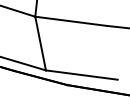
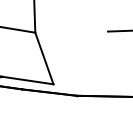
line: (71, 20) -> (71, 31), removed
line: (81, 74) -> (89, 83), removed

